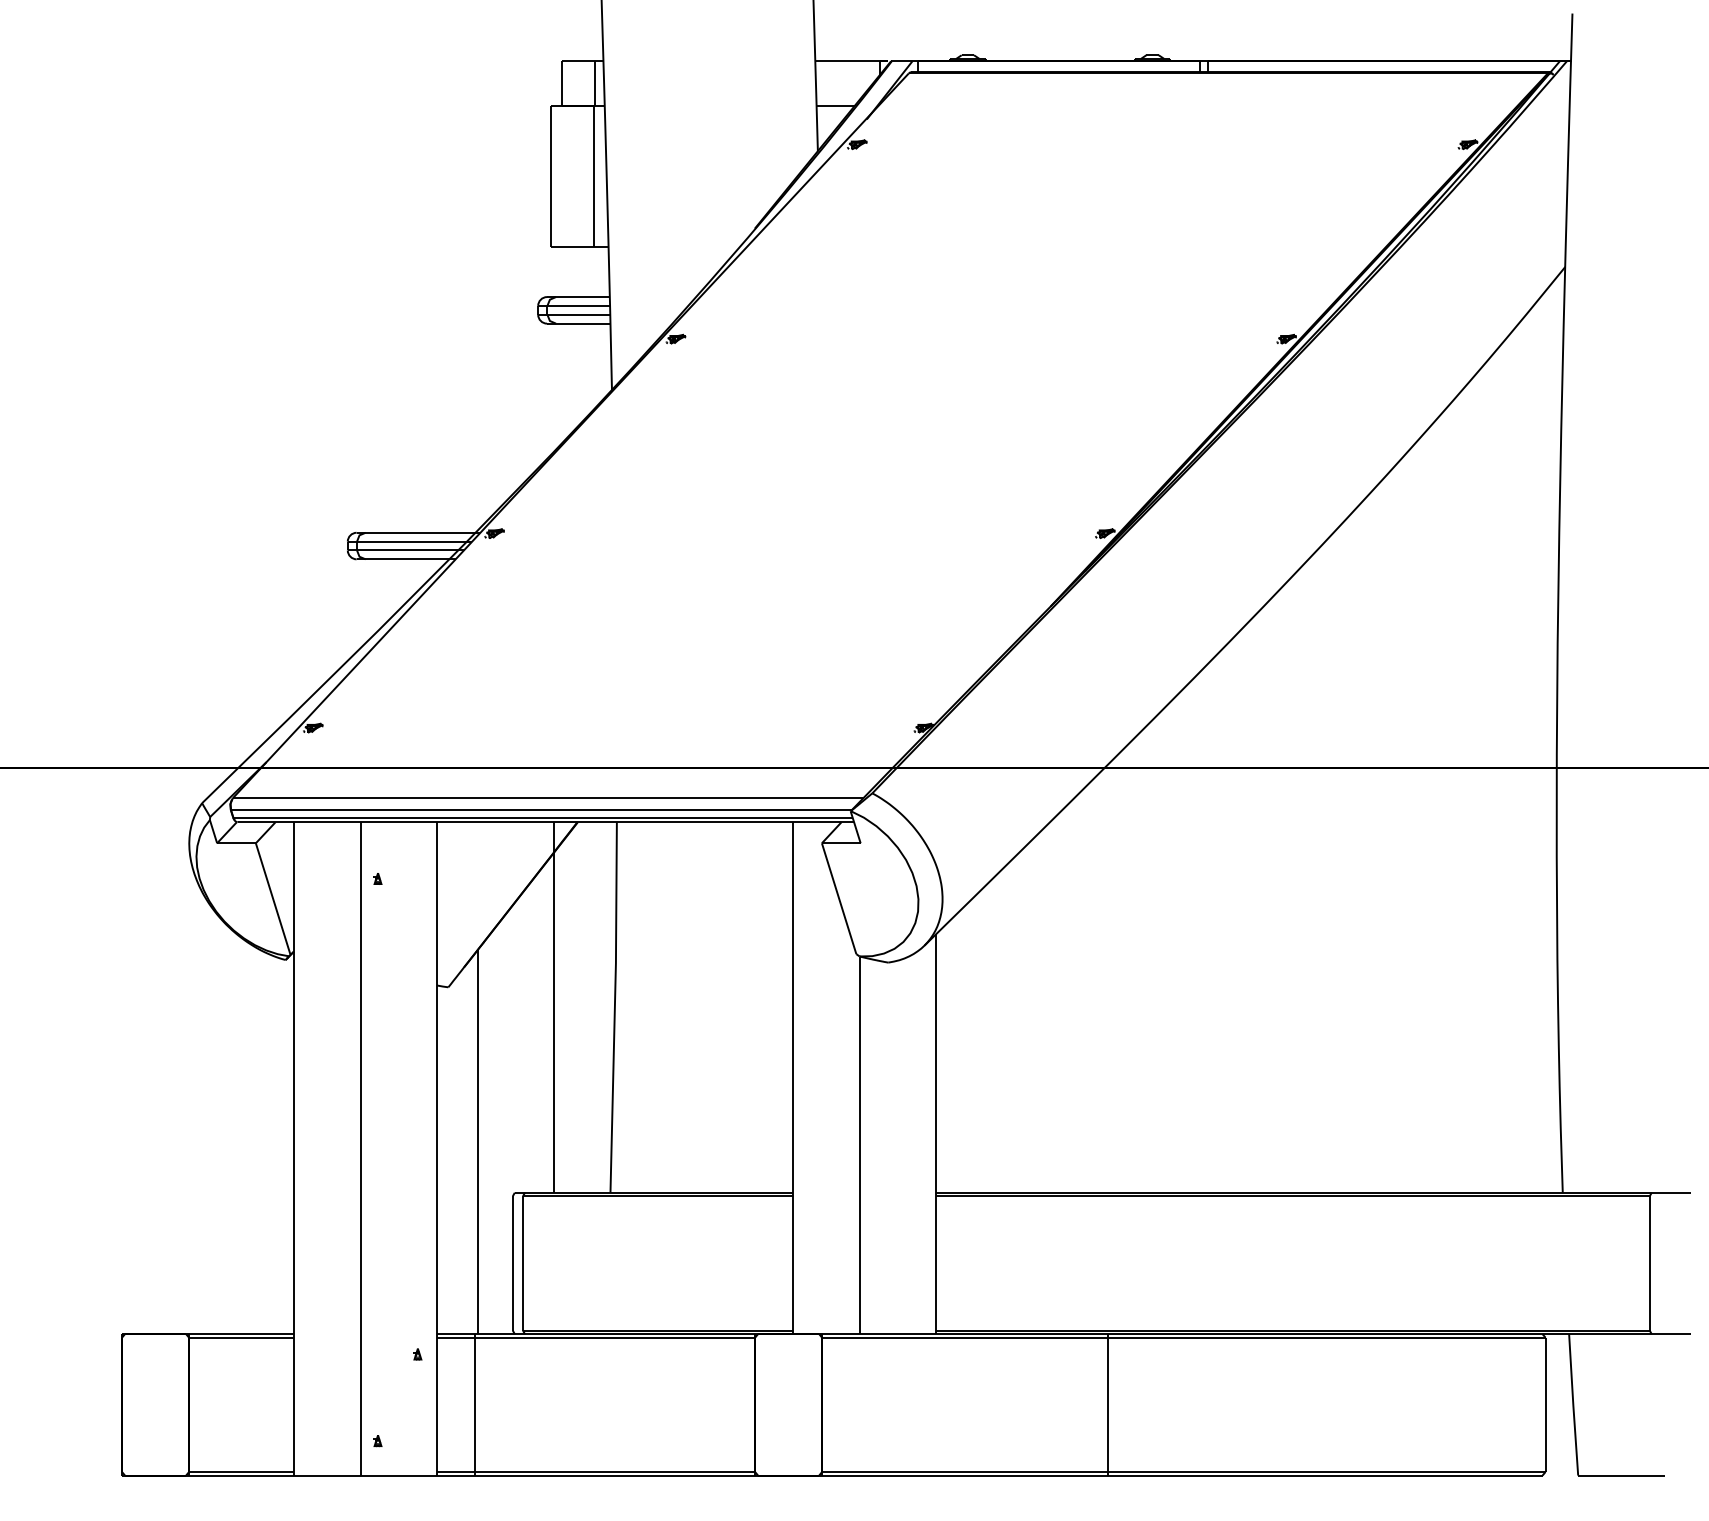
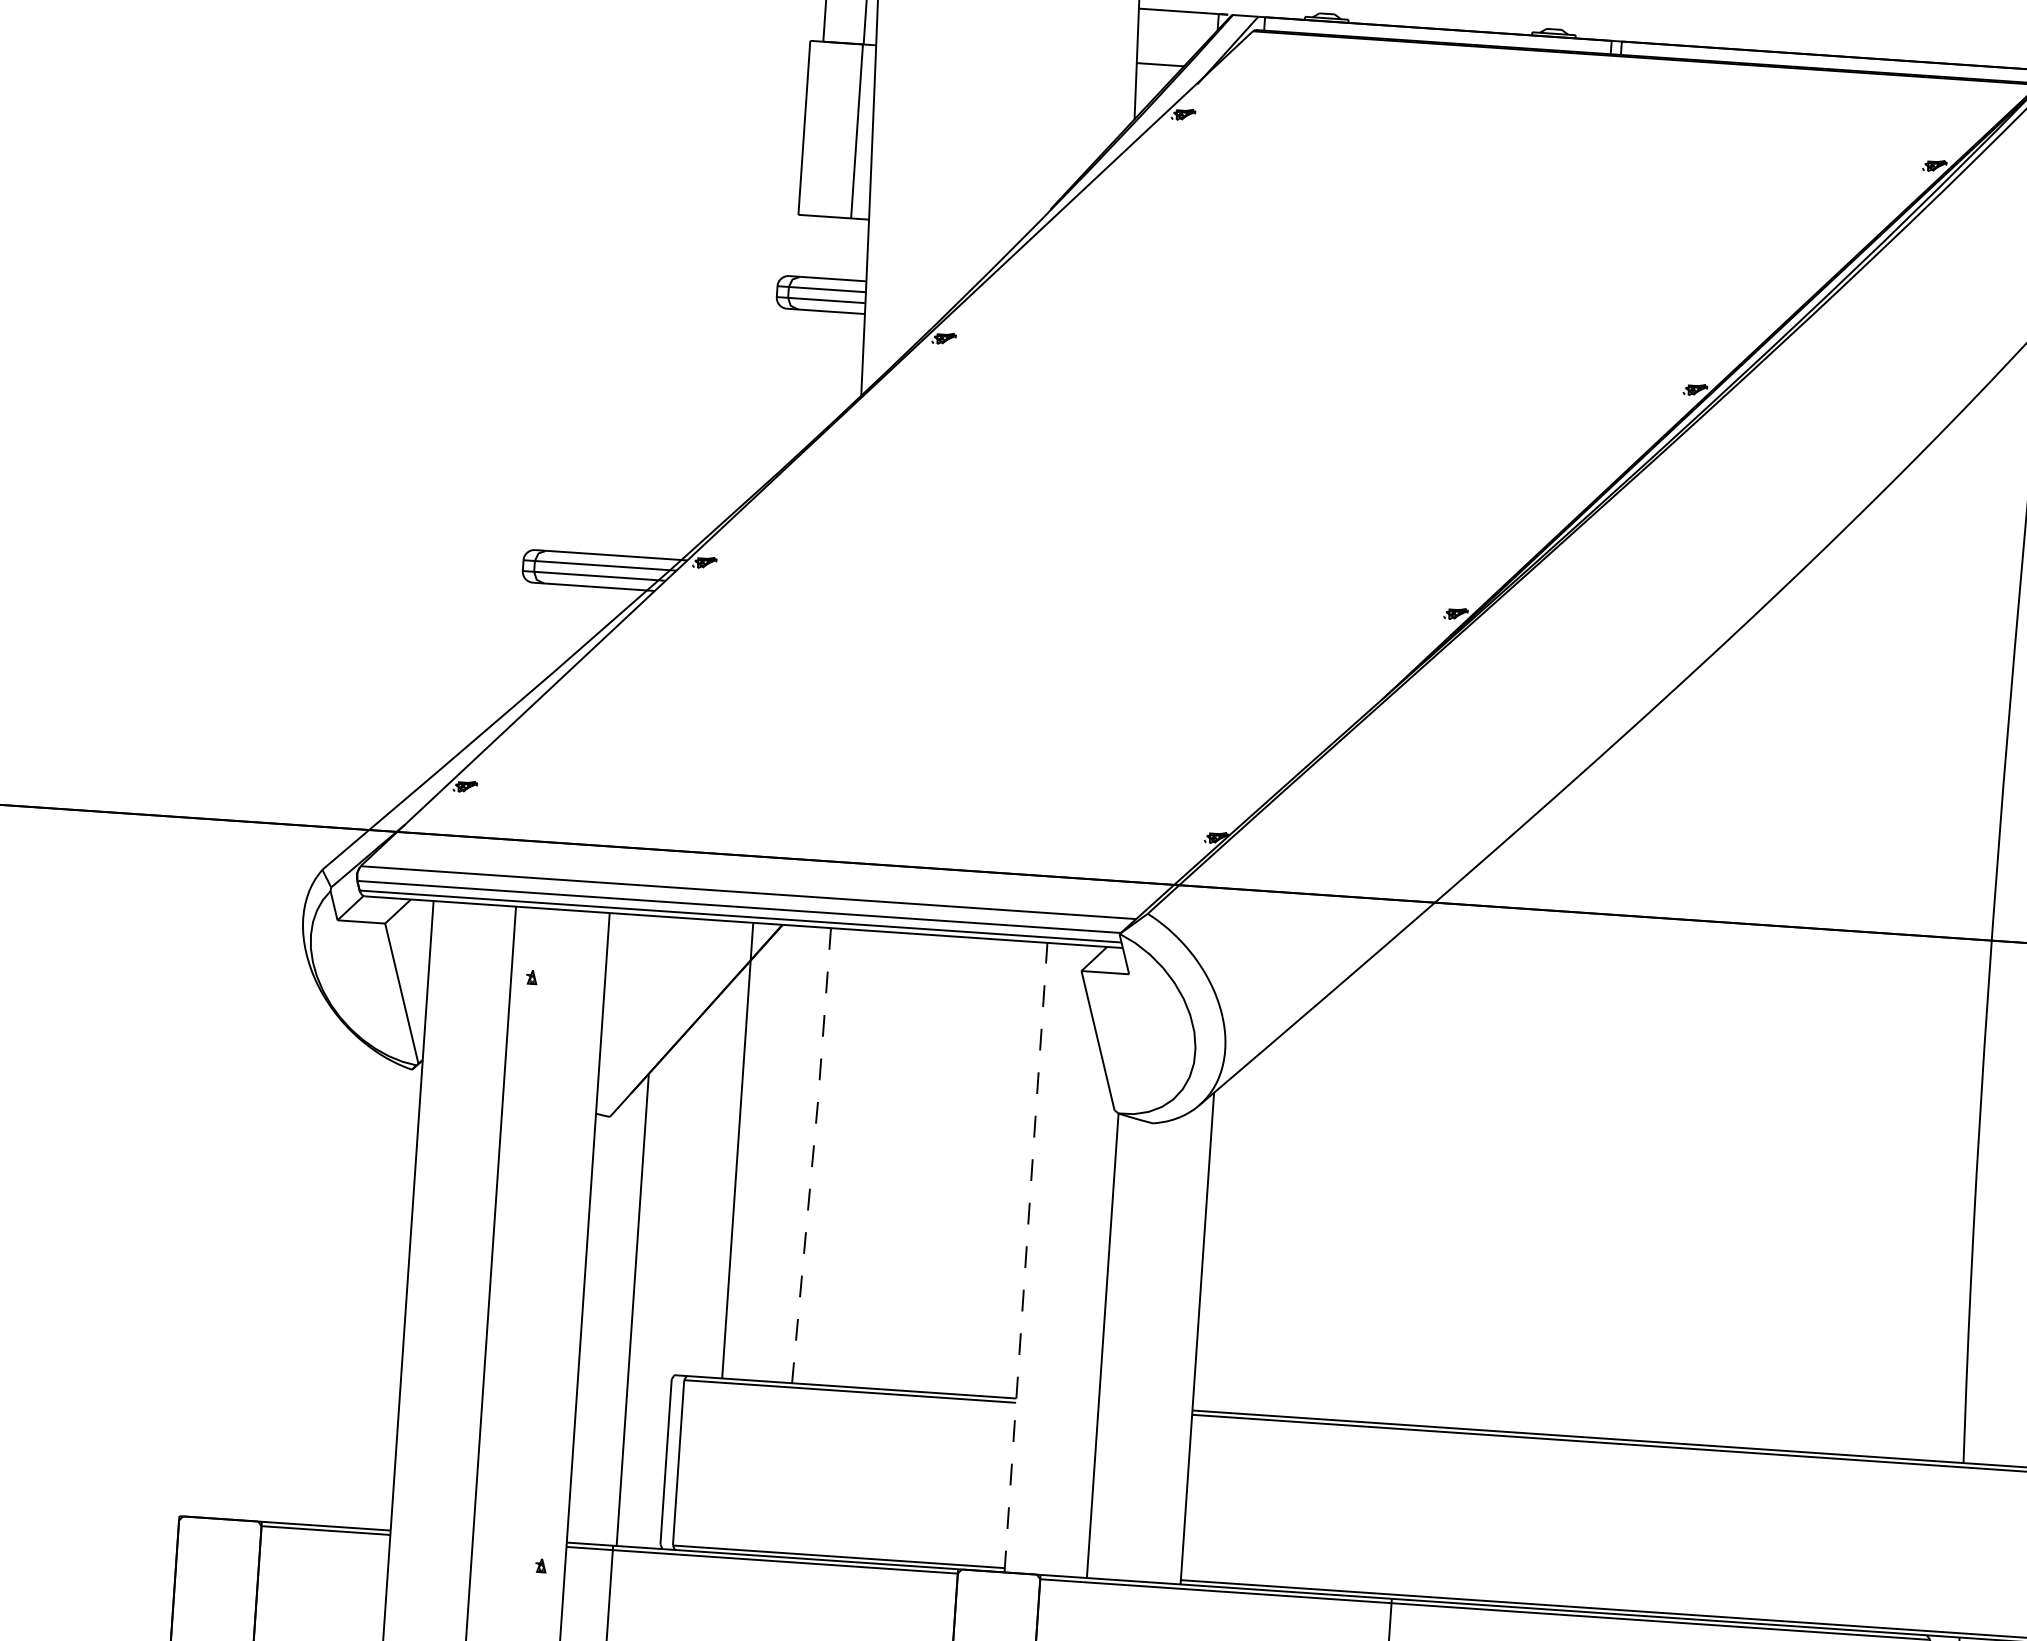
line: (614, 1007) -> (812, 1155), solid -> dashed
line: (792, 1078) -> (1025, 1257), solid -> dashed

